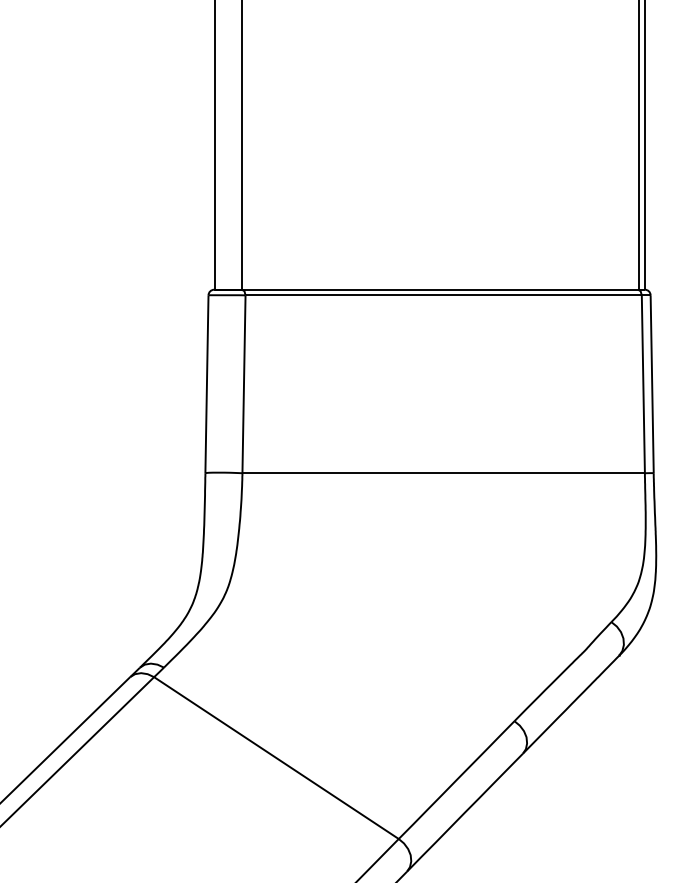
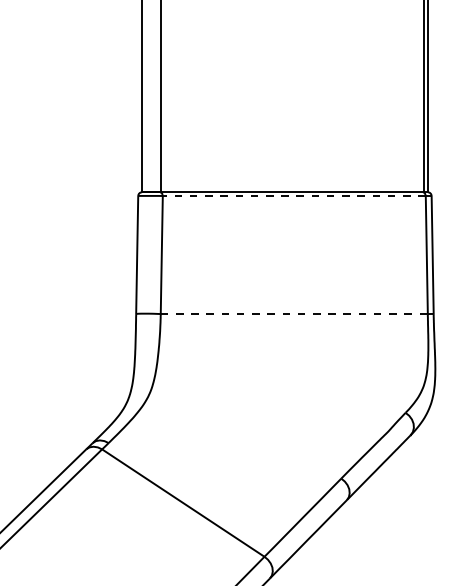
line: (442, 296) -> (293, 196), solid -> dashed
line: (443, 473) -> (294, 314), solid -> dashed

